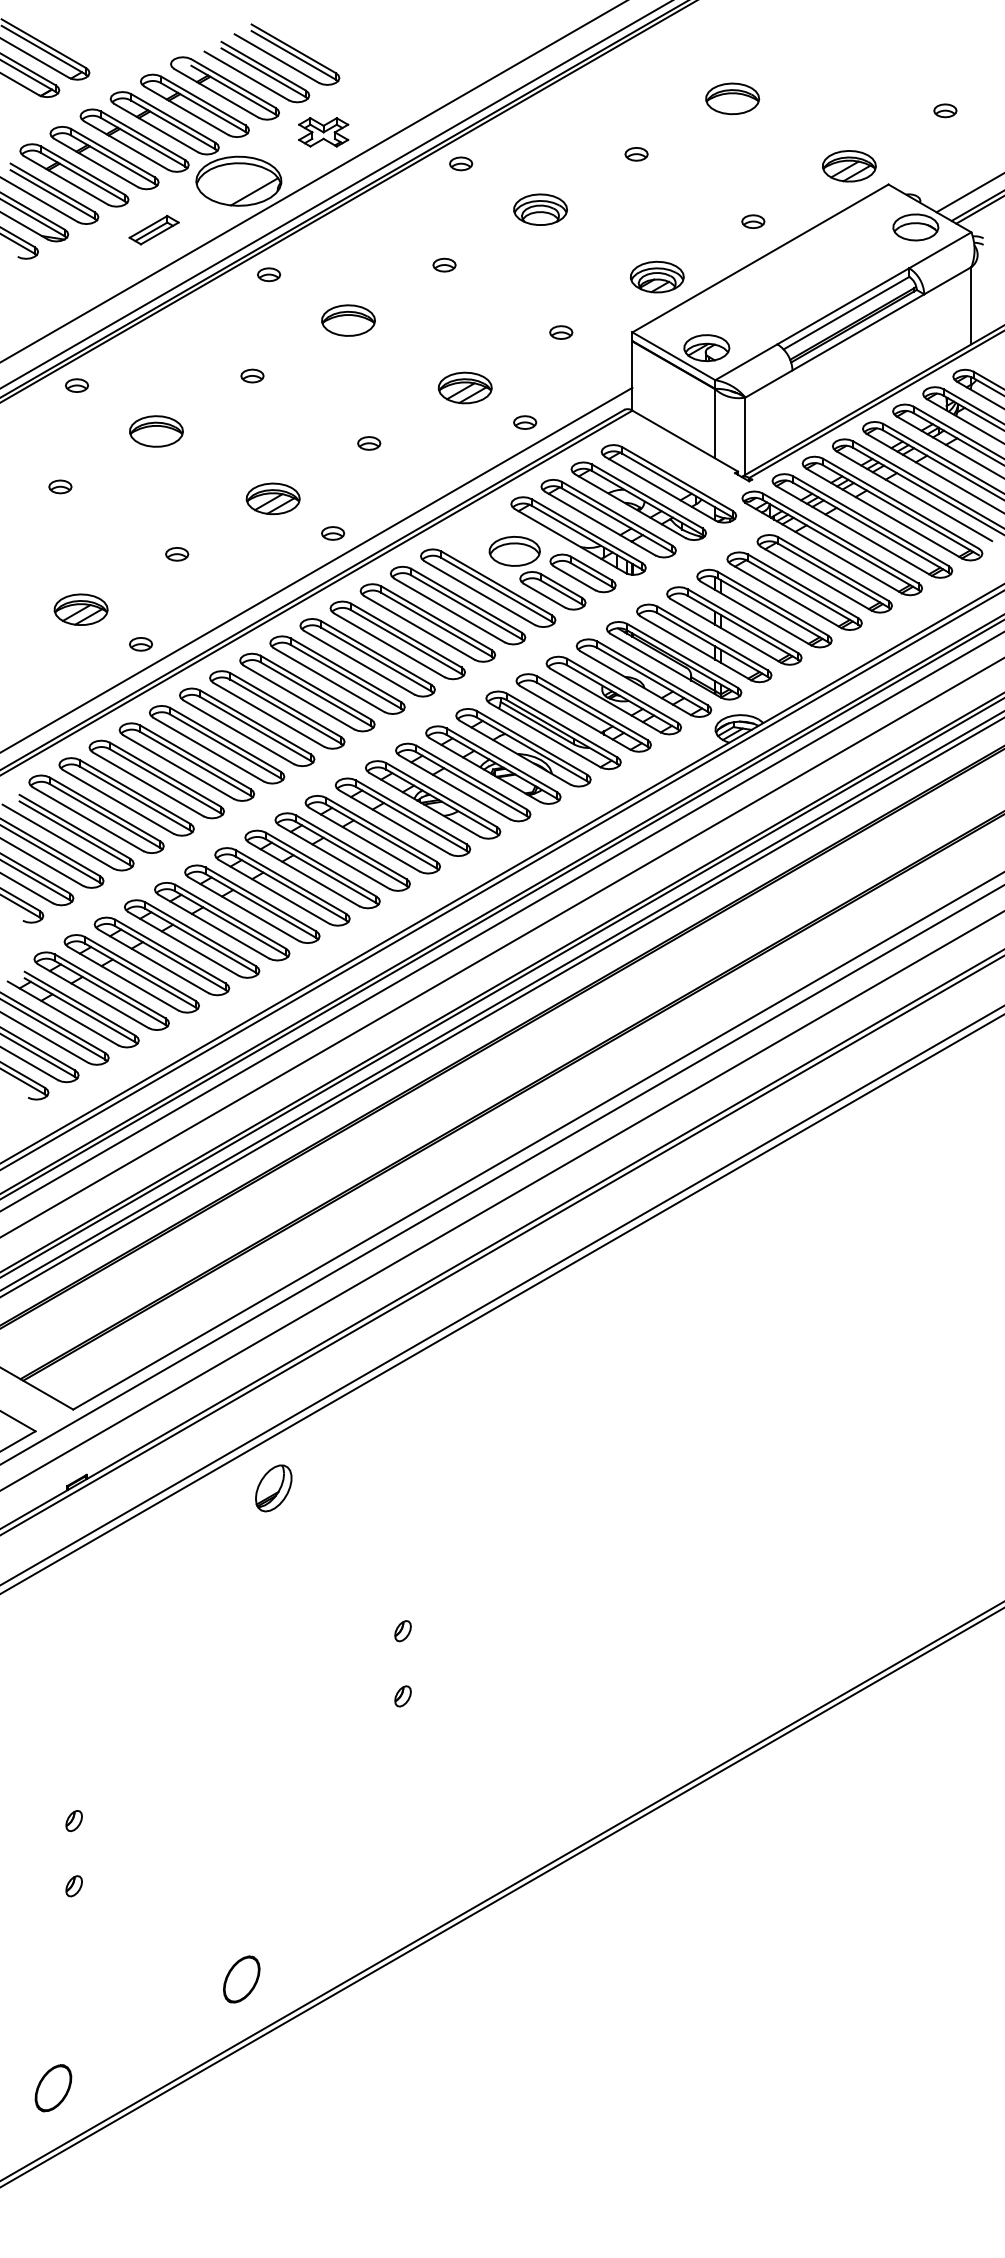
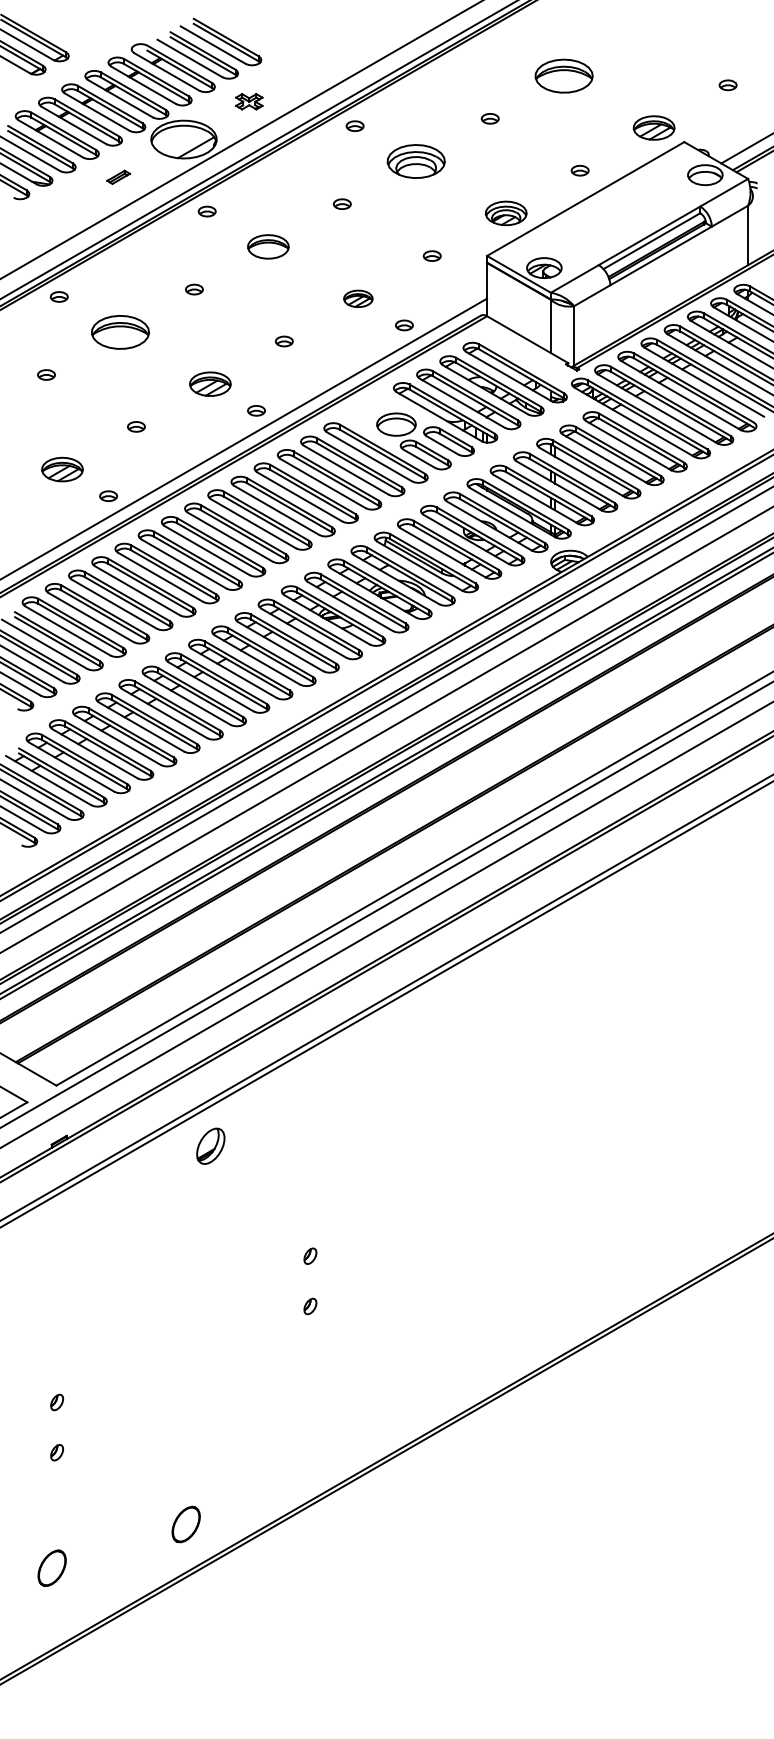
part: (732, 98) -> (564, 75), size x1.4
part: (323, 131) -> (249, 101), size x0.7
part: (540, 209) -> (416, 161), size x1.4
part: (153, 230) -> (118, 177), size x0.6
part: (465, 387) -> (358, 298), size x0.7
part: (156, 430) -> (120, 331), size x1.4
part: (52, 2087) -> (51, 1567), moved

